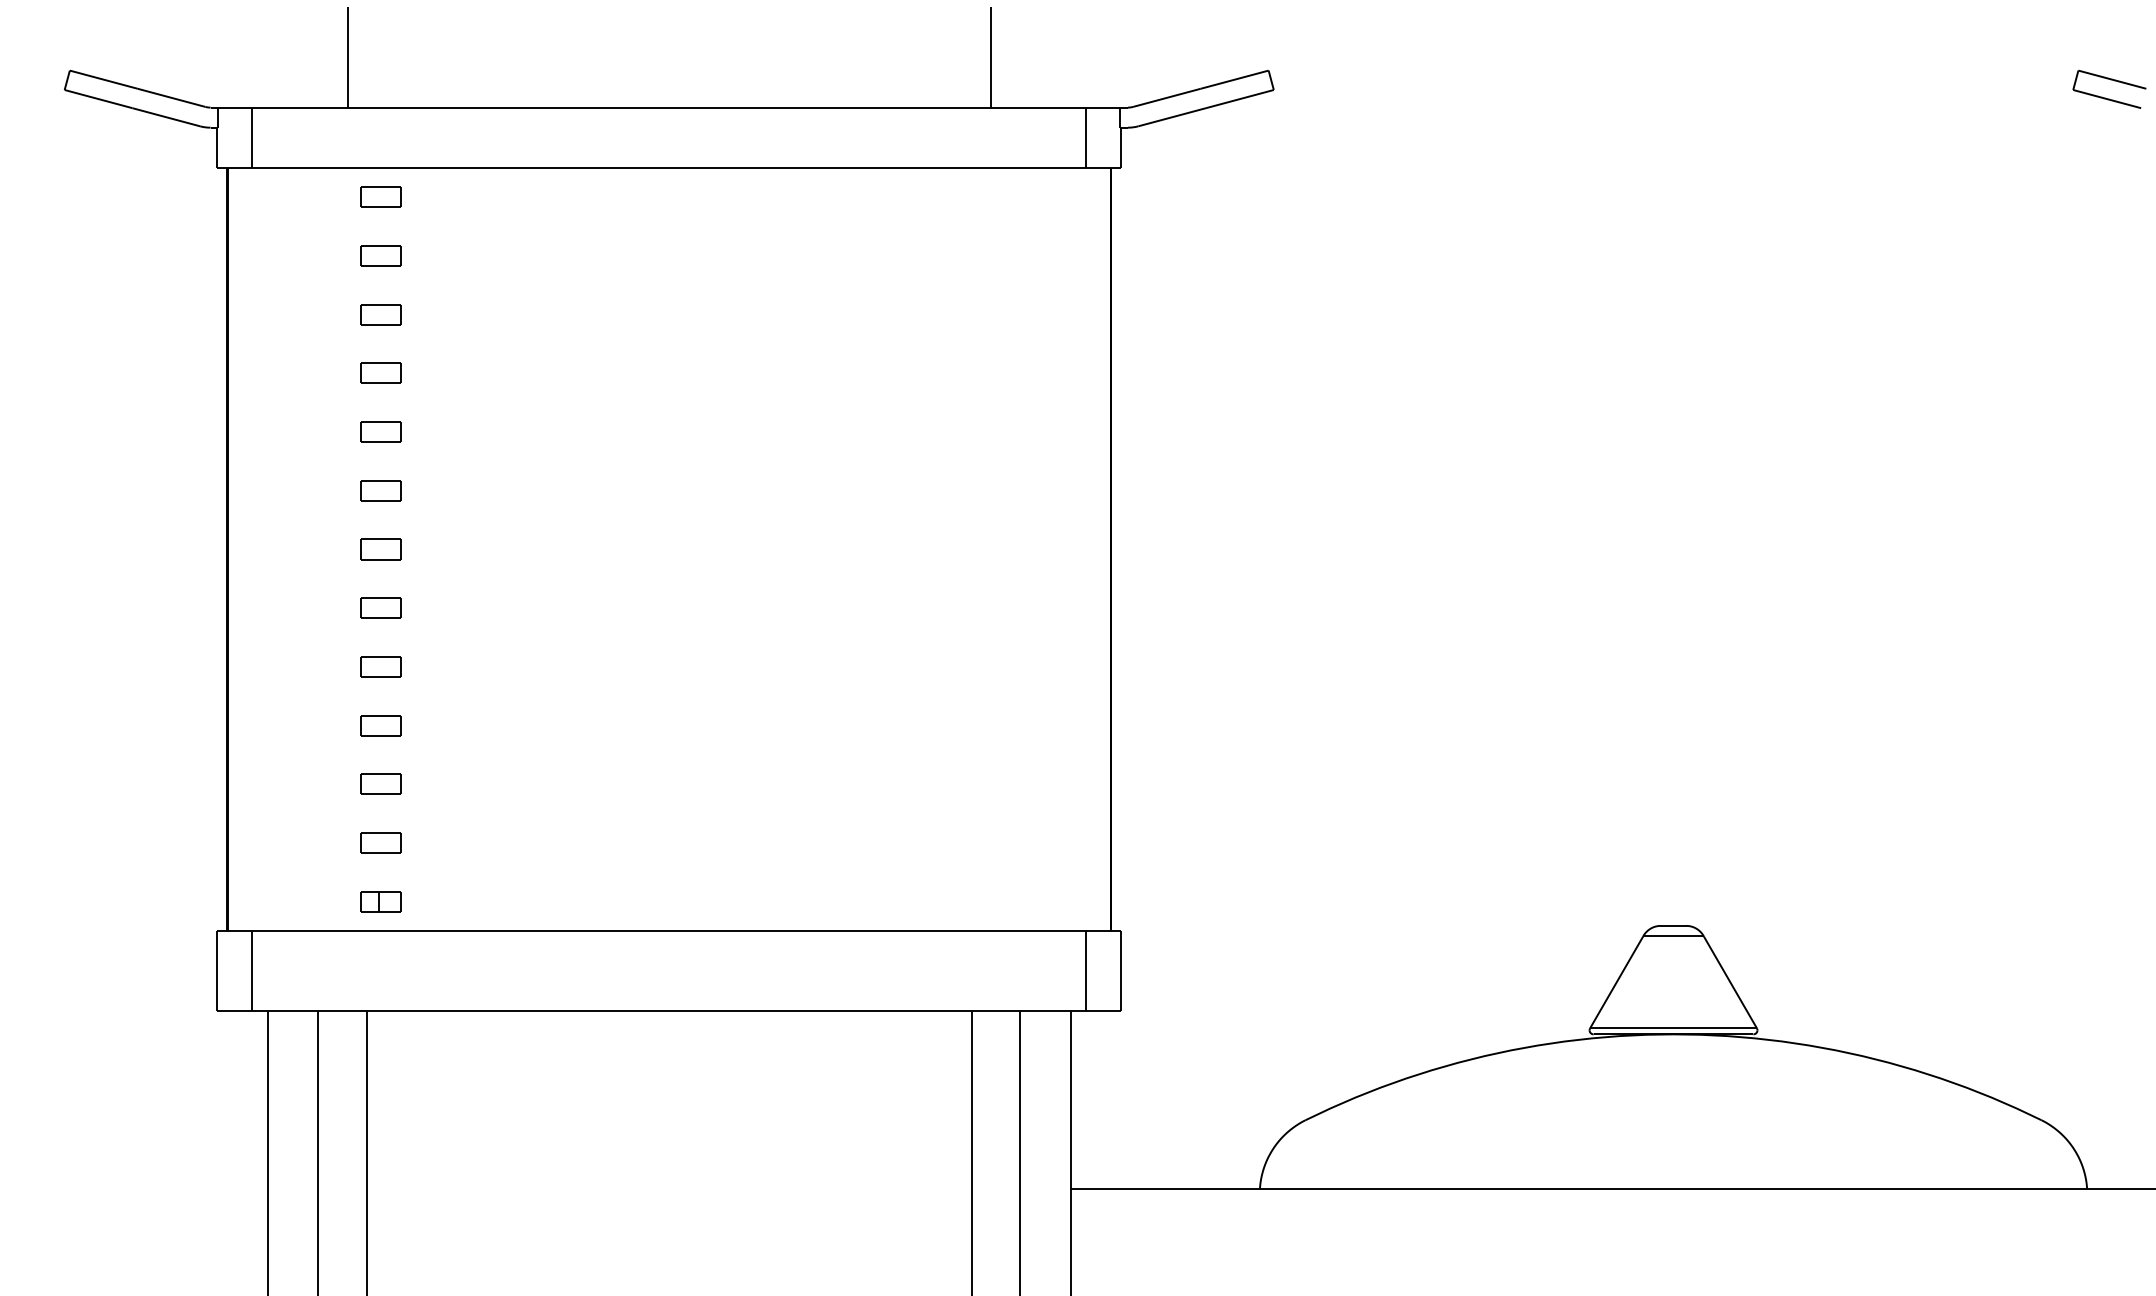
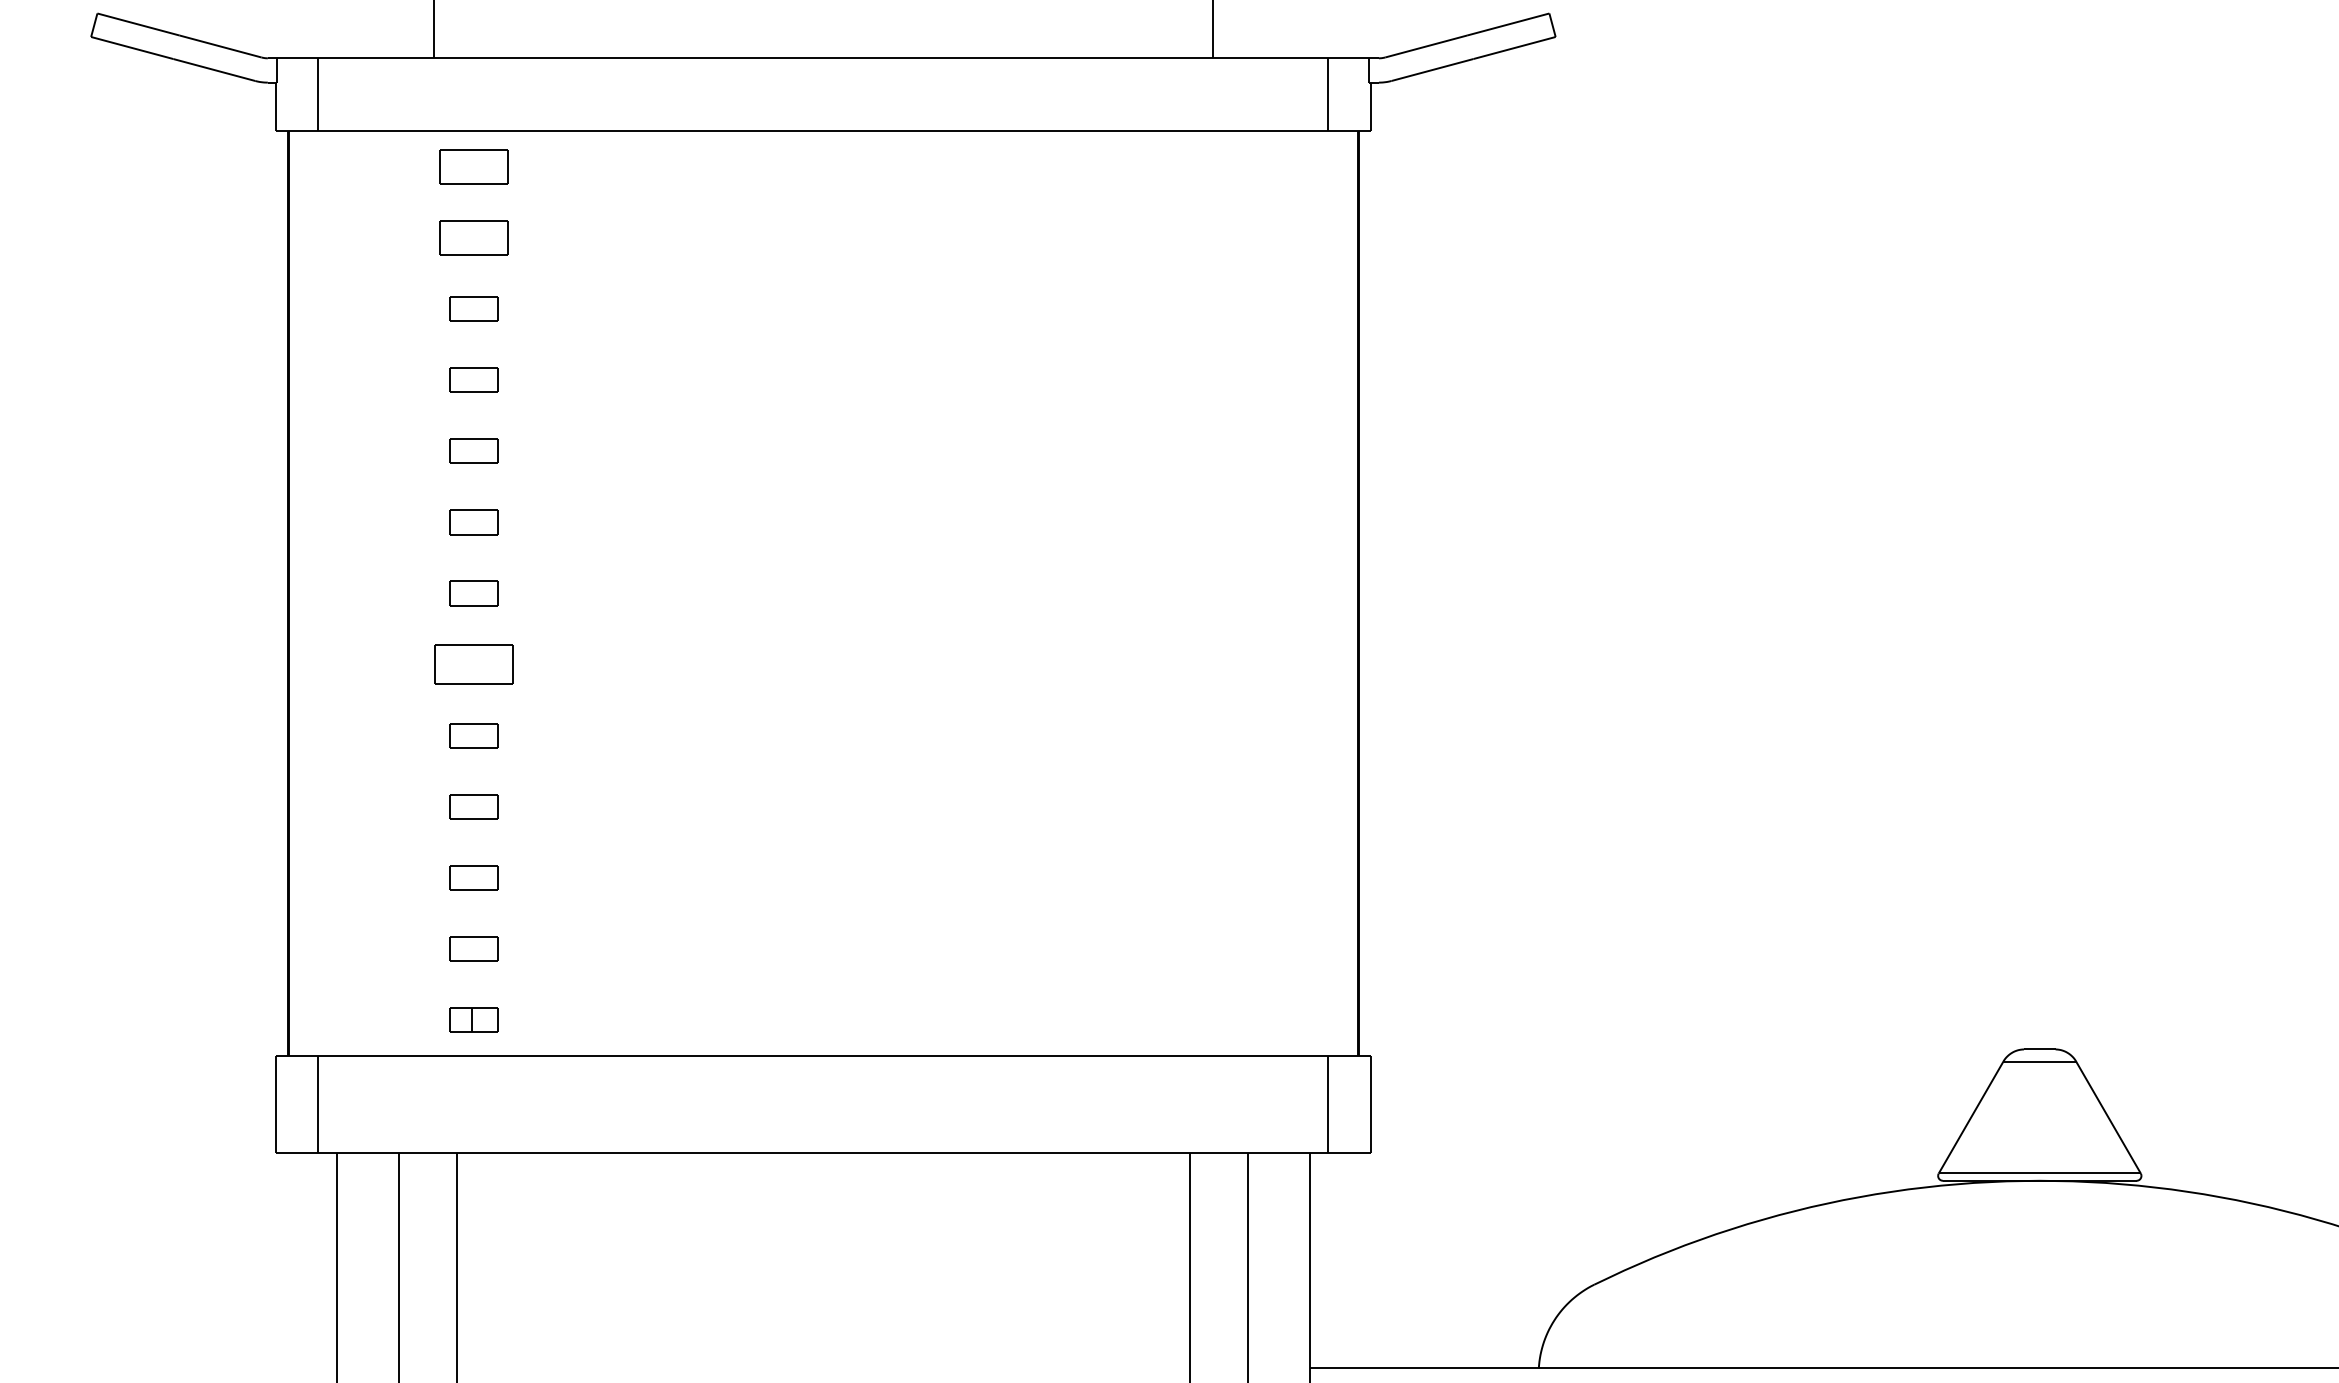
part: (380, 196) -> (473, 165), size x1.4
part: (380, 255) -> (473, 237), size x1.4
part: (380, 607) -> (473, 663), size x1.6

